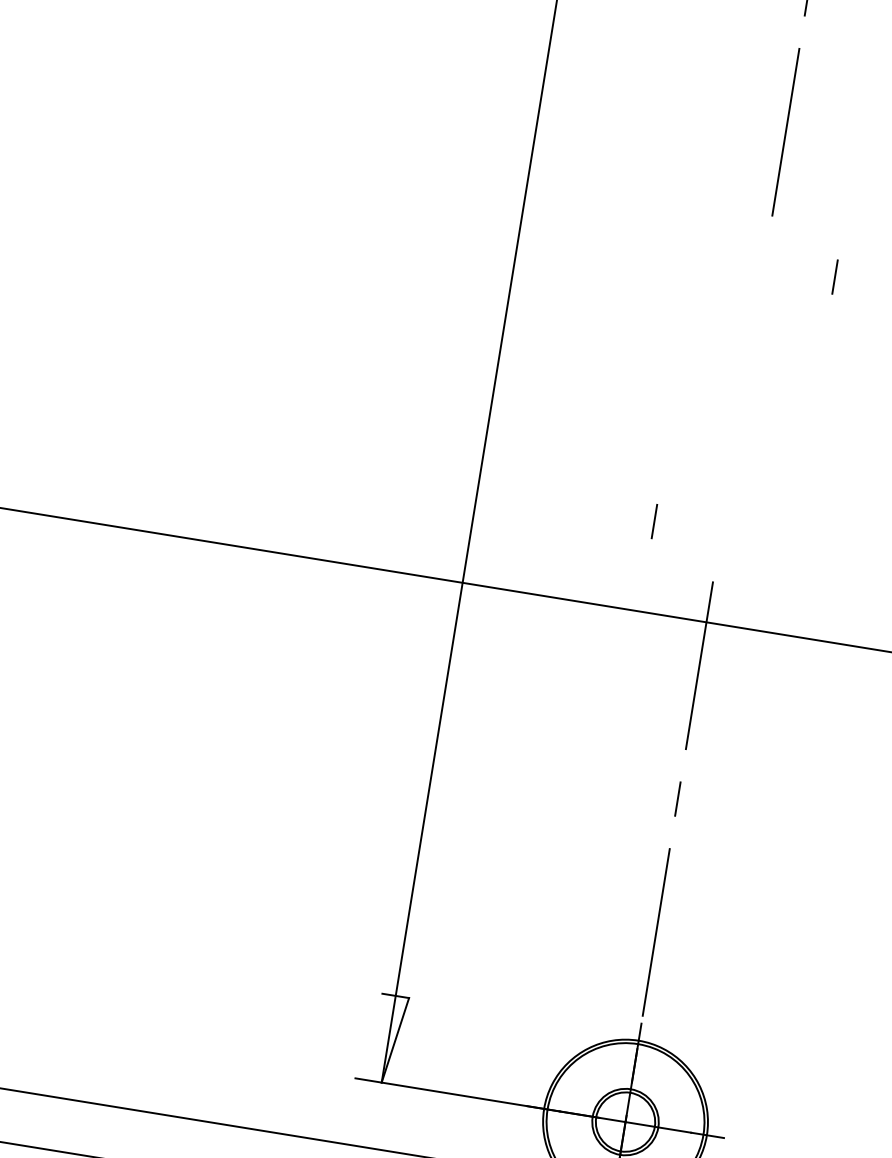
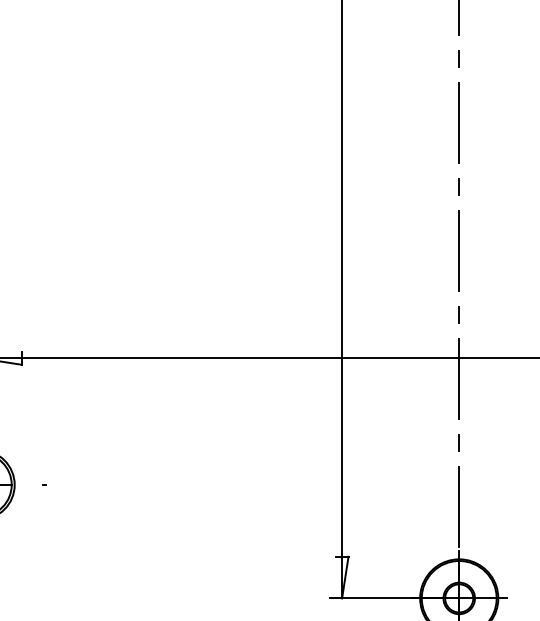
line: (833, 275) -> (458, 186), moved
line: (743, 399) -> (459, 251), added
line: (653, 519) -> (458, 314), moved

